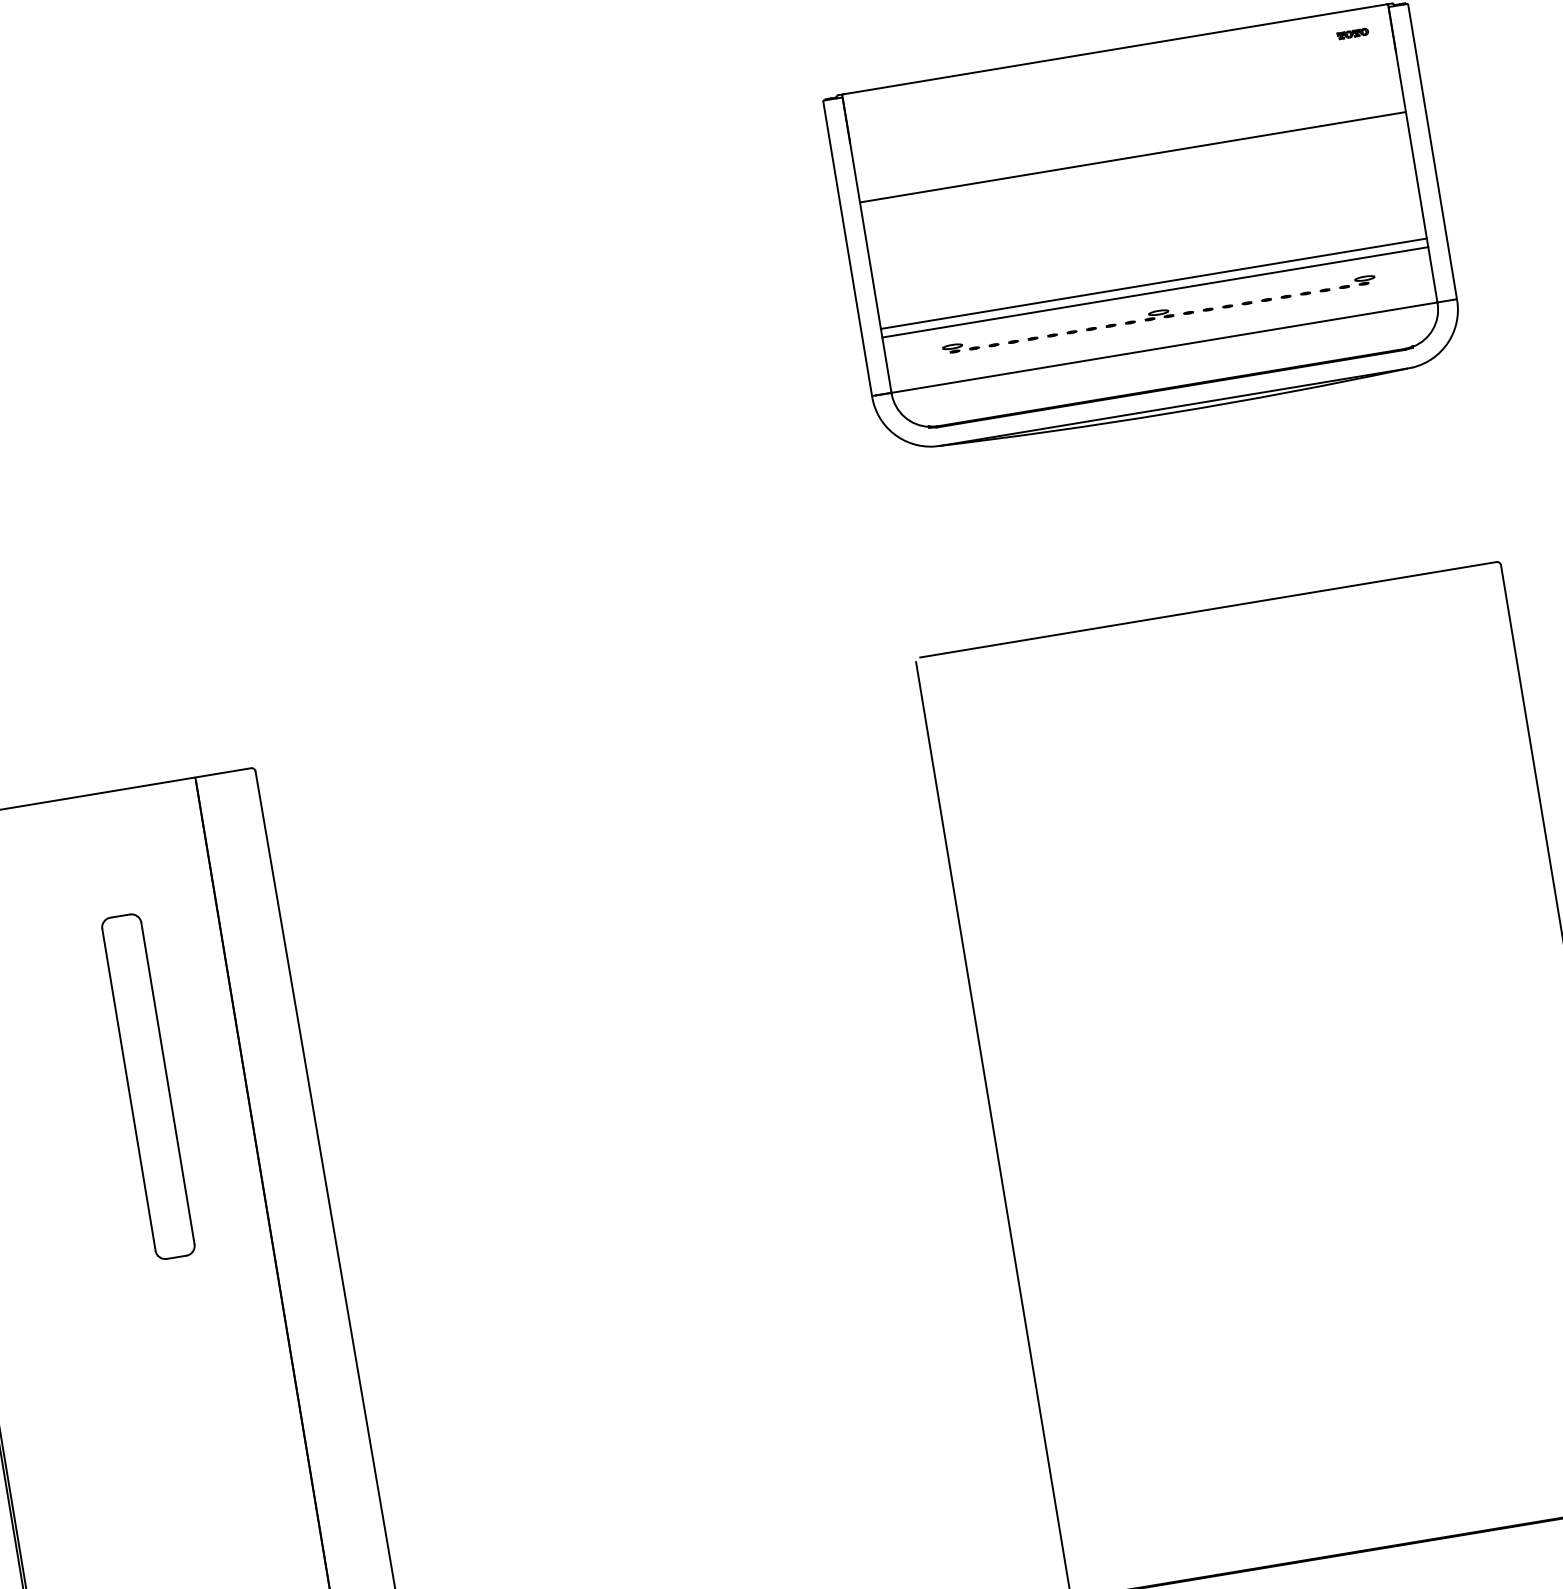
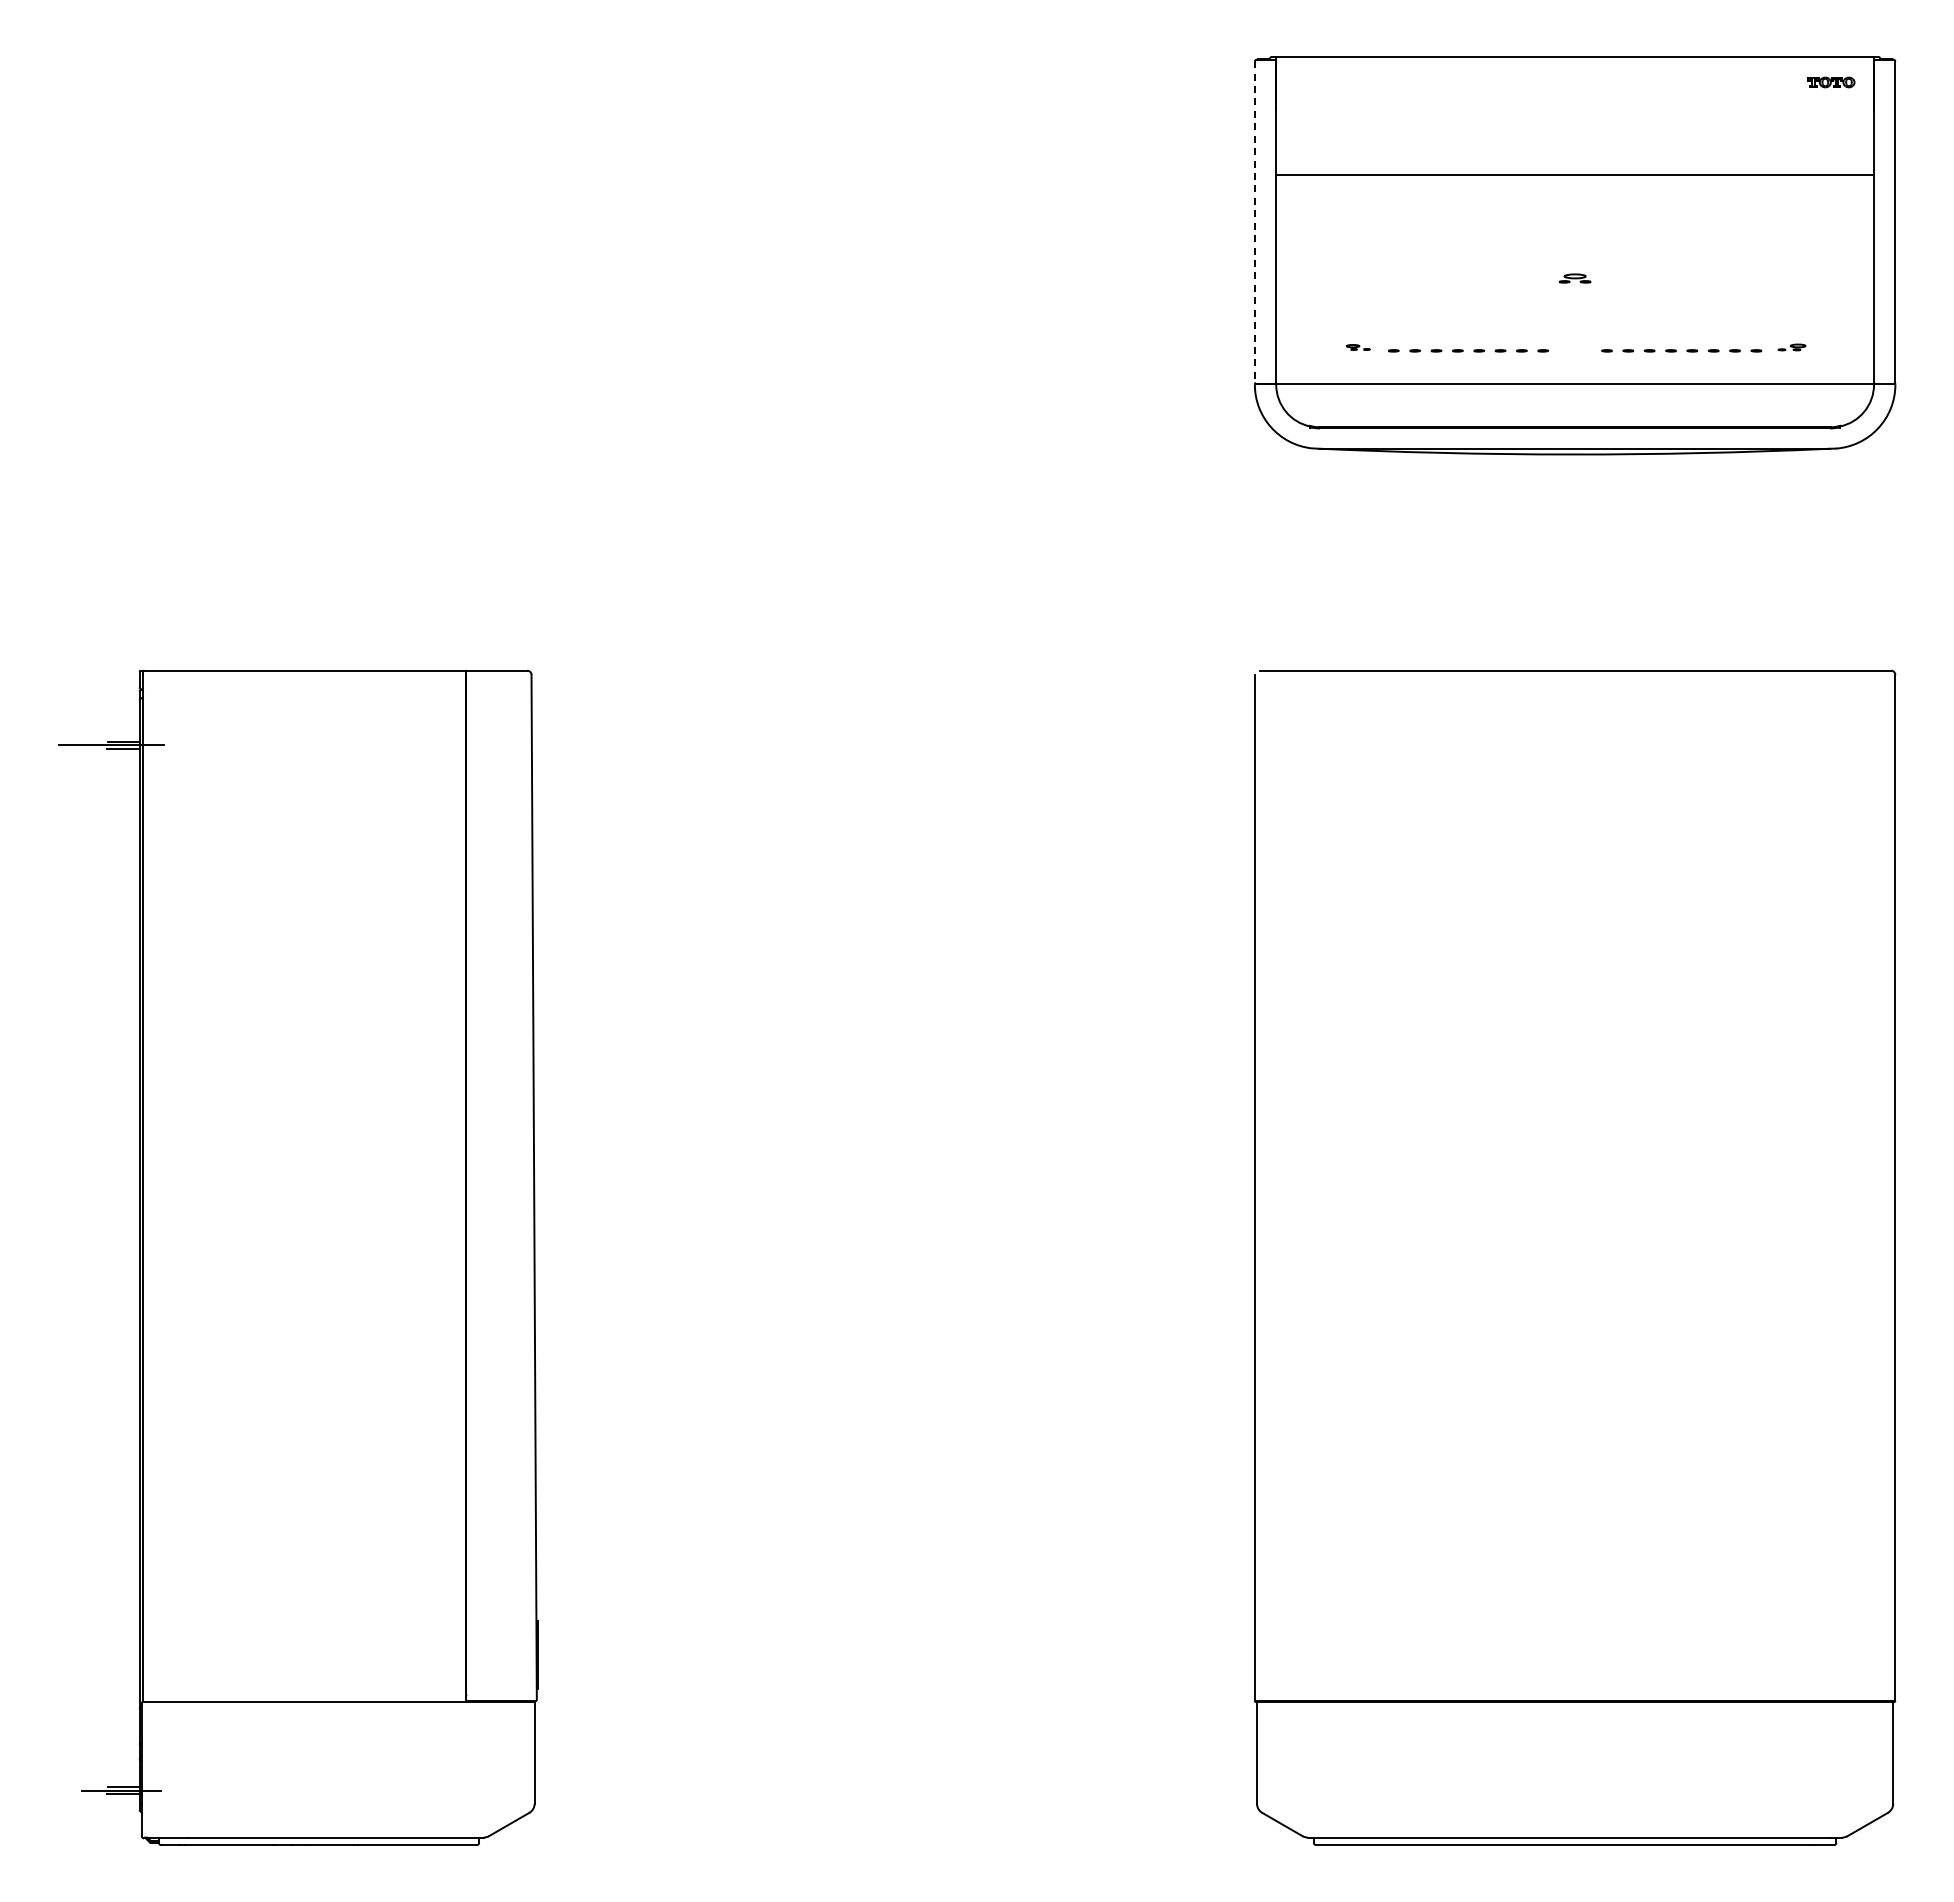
part: (1353, 33) -> (1831, 82), size x1.4
line: (847, 248) -> (1254, 221), solid -> dashed
part: (1356, 281) -> (1791, 347), size x0.7
line: (1154, 283) -> (1575, 313), removed
line: (1155, 292) -> (1575, 323), removed
part: (1159, 314) -> (1575, 278), moved
part: (961, 347) -> (1358, 347), size x0.6
part: (148, 1086) -> (361, 991), removed

